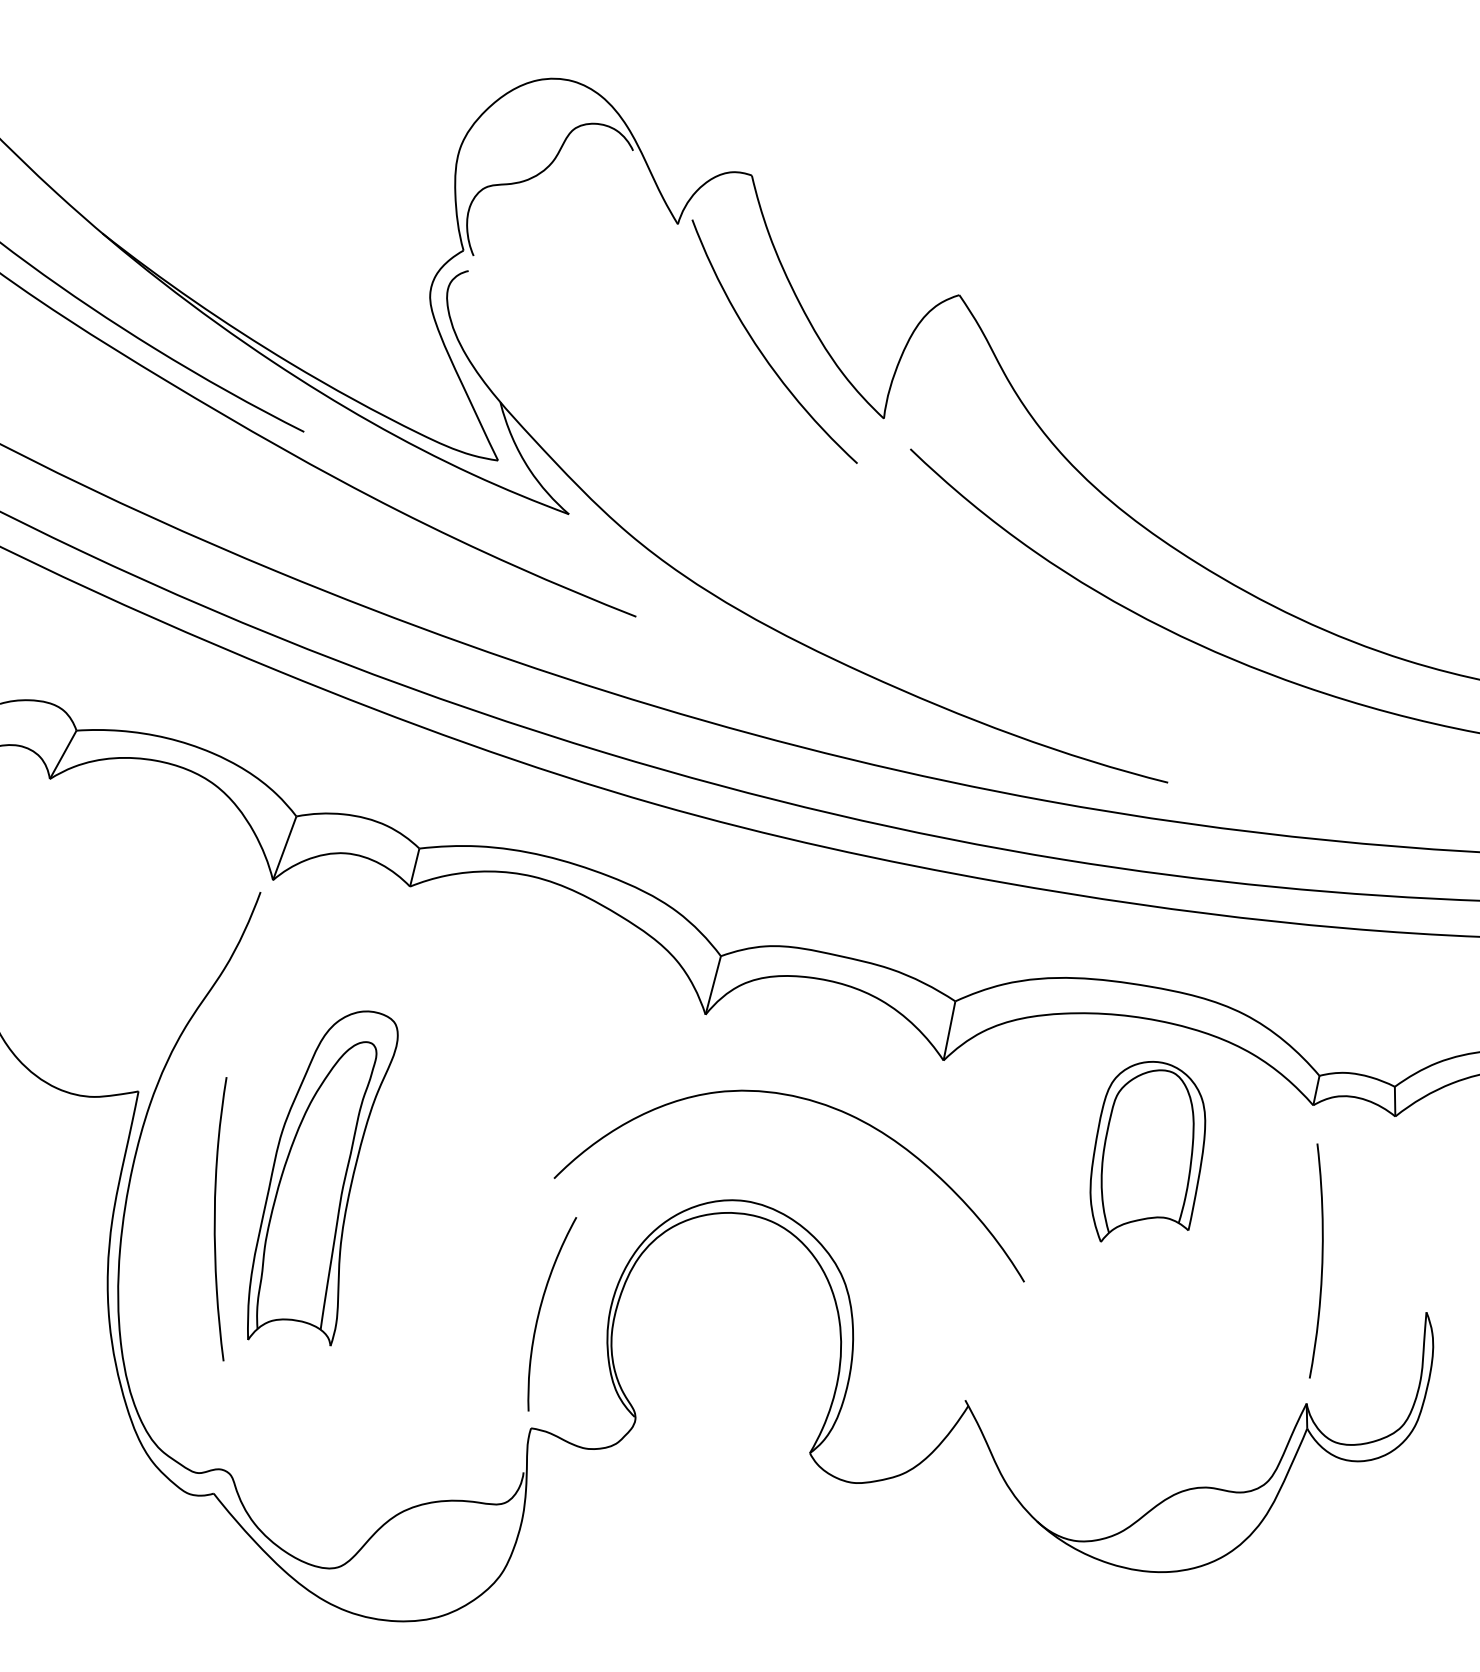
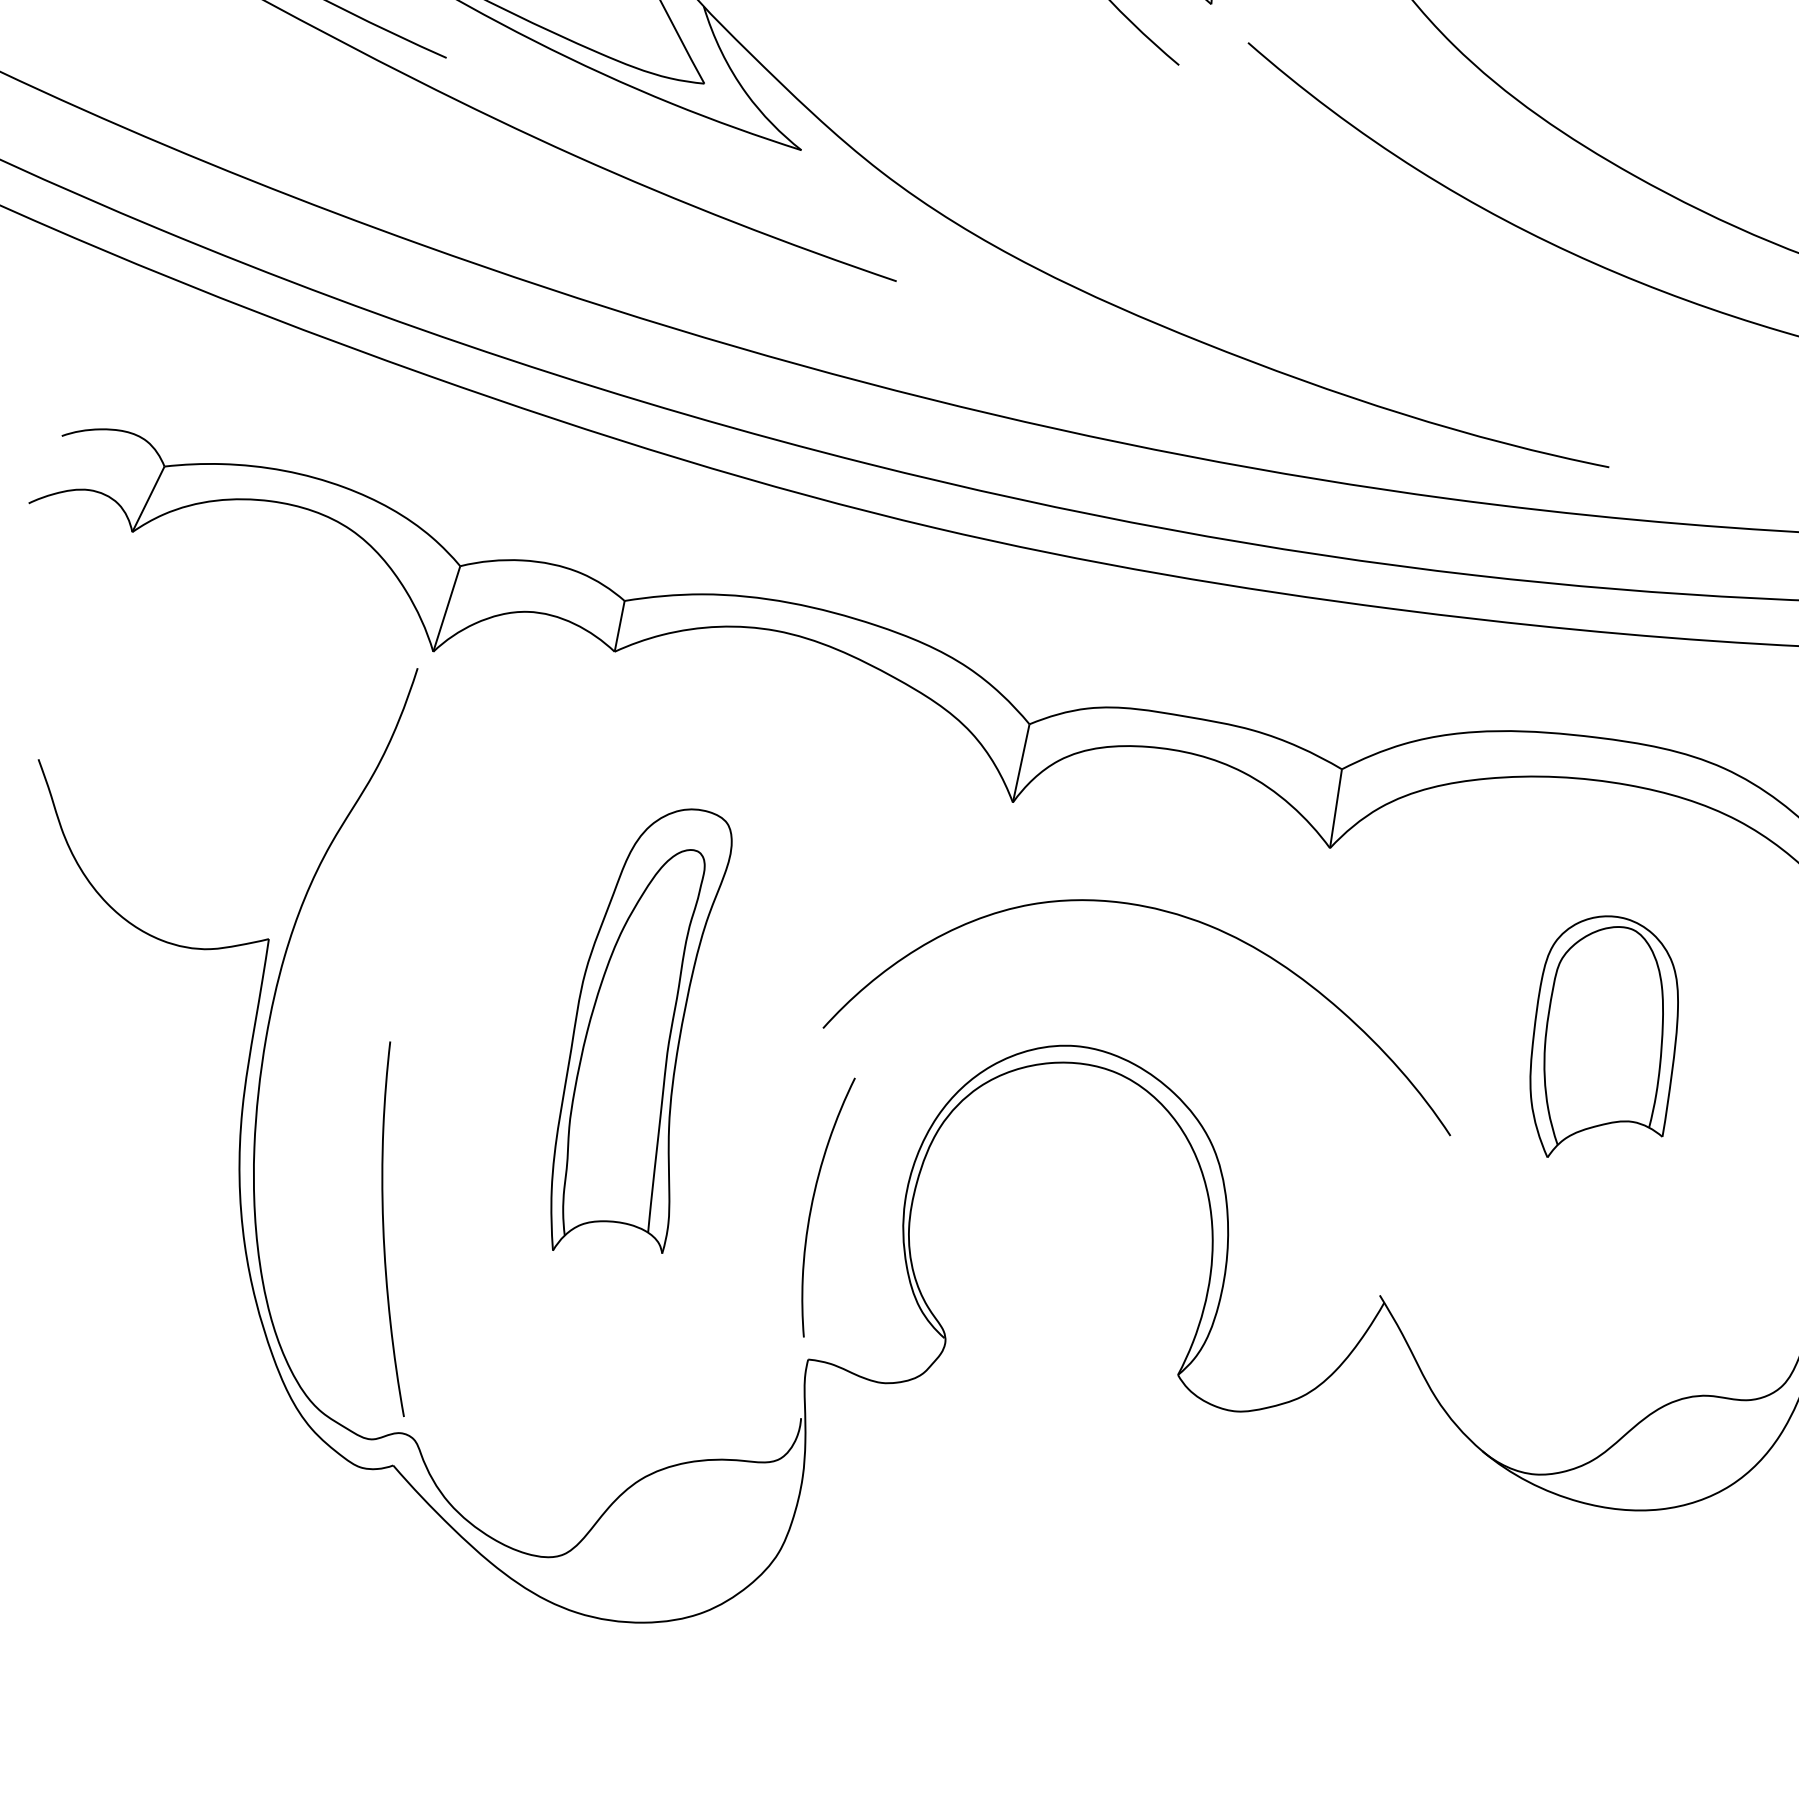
part: (1147, 1151) -> (1603, 1035), moved
part: (322, 1178) -> (641, 1032), moved
curve: (215, 1219) -> (384, 1230), moved

